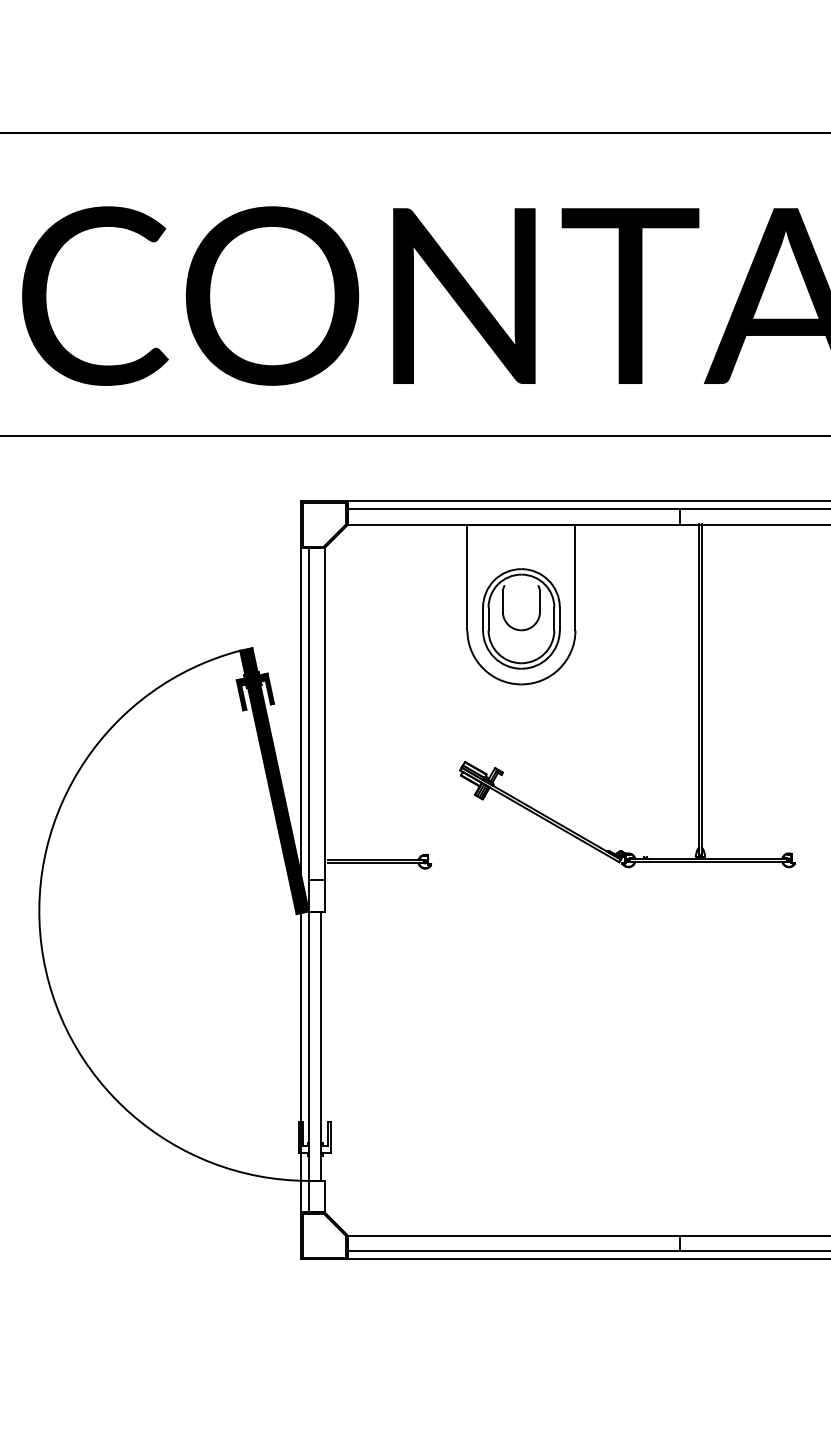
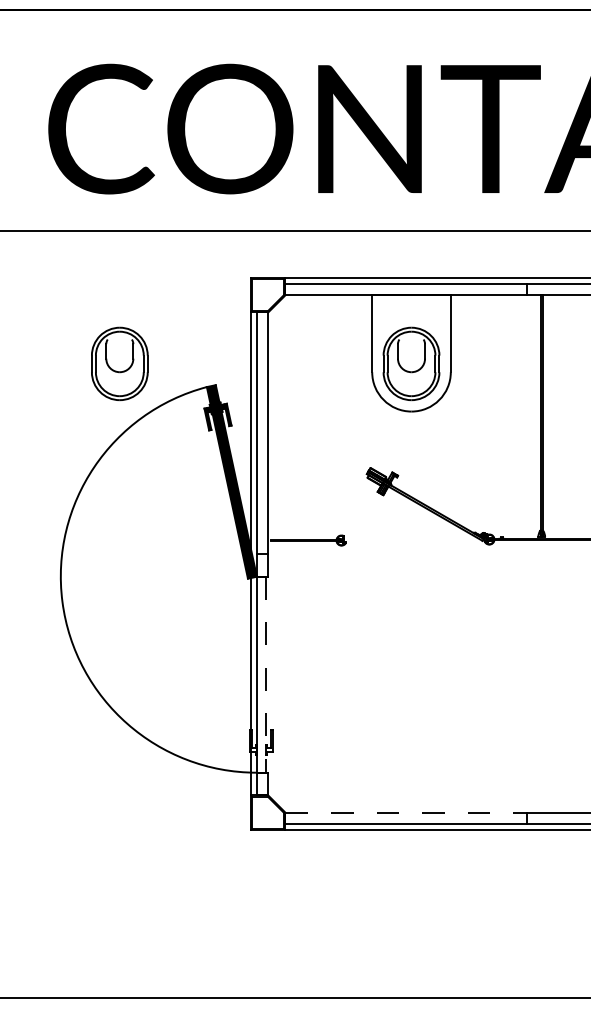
part: (120, 618) -> (119, 363), added
line: (321, 1046) -> (266, 674), solid -> dashed
line: (514, 1235) -> (406, 812), solid -> dashed

